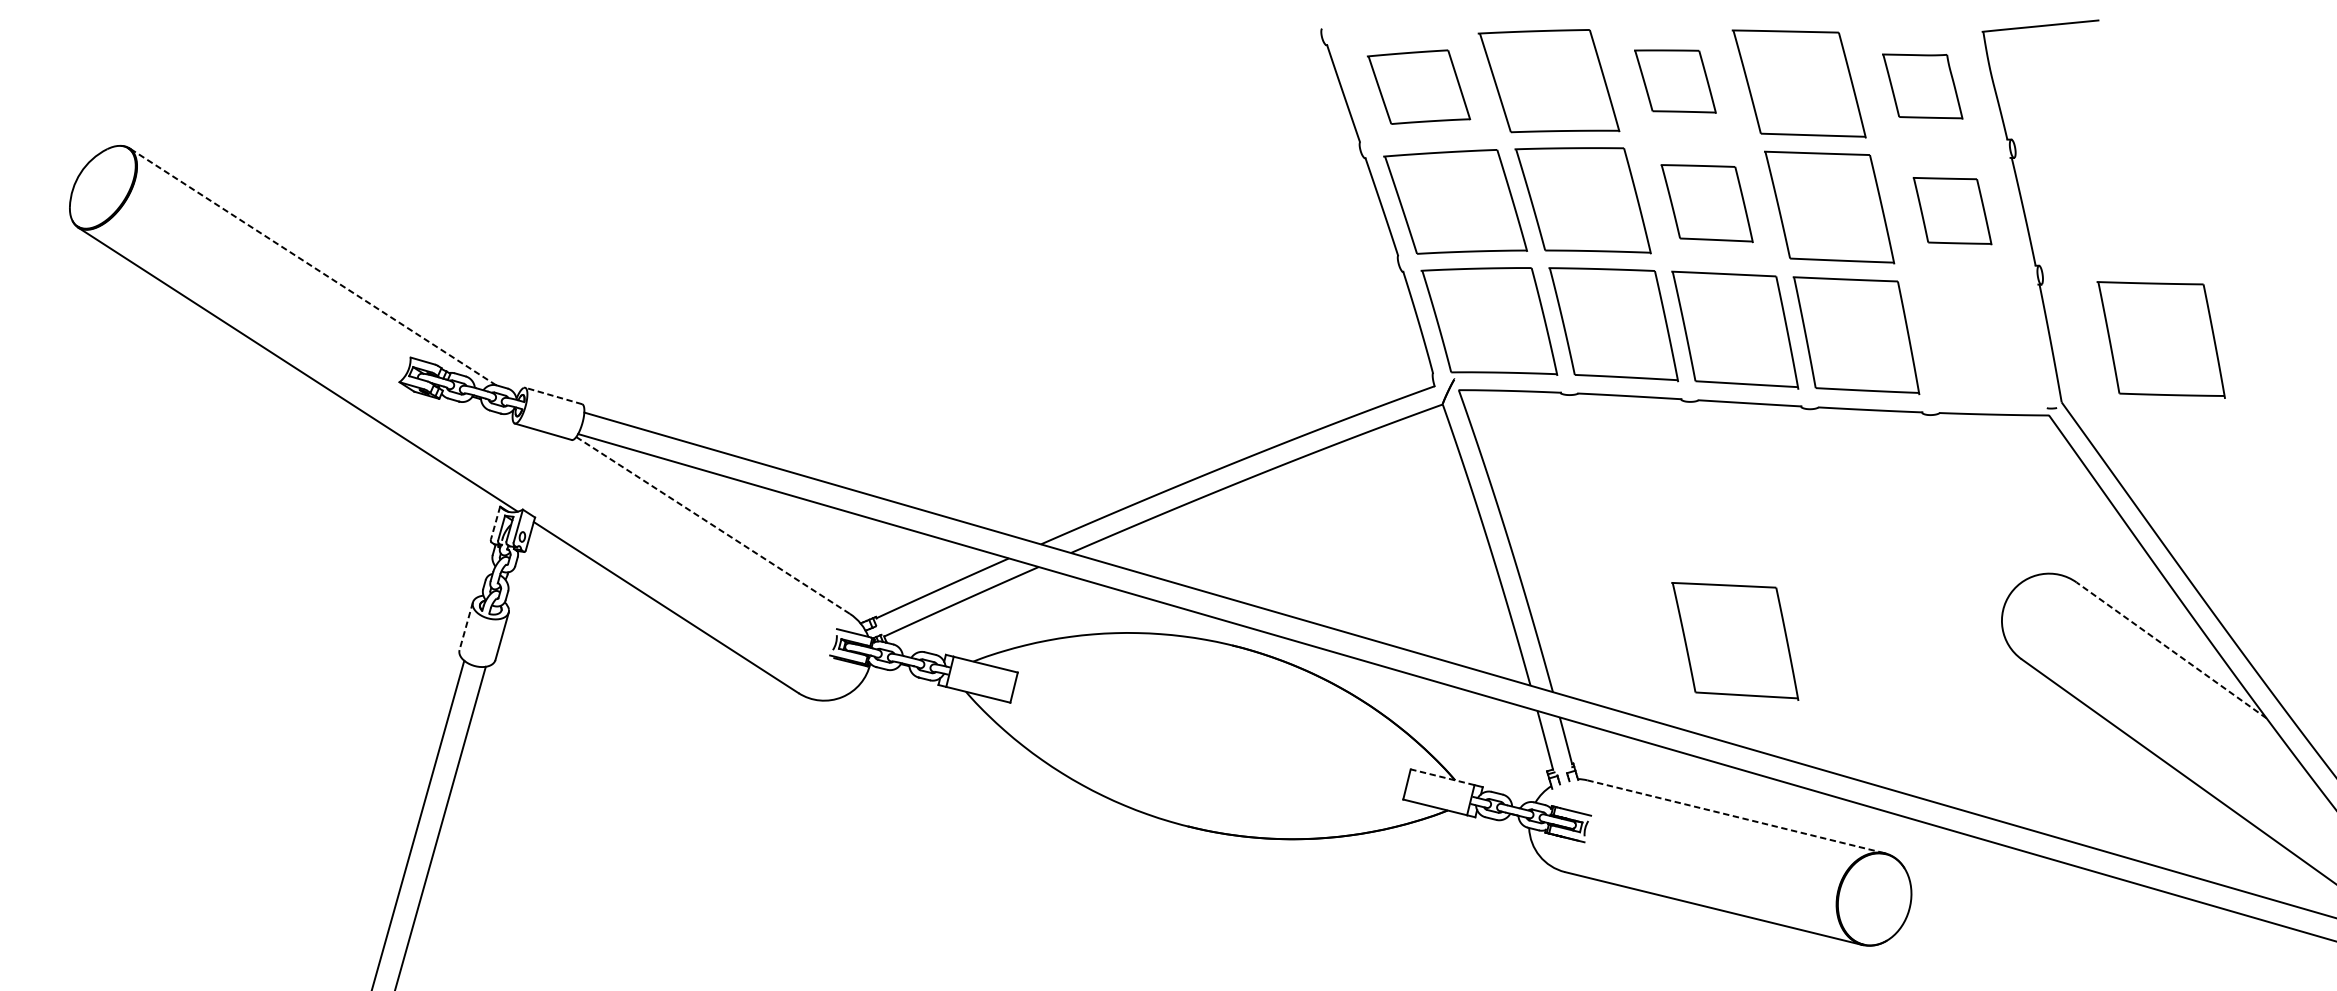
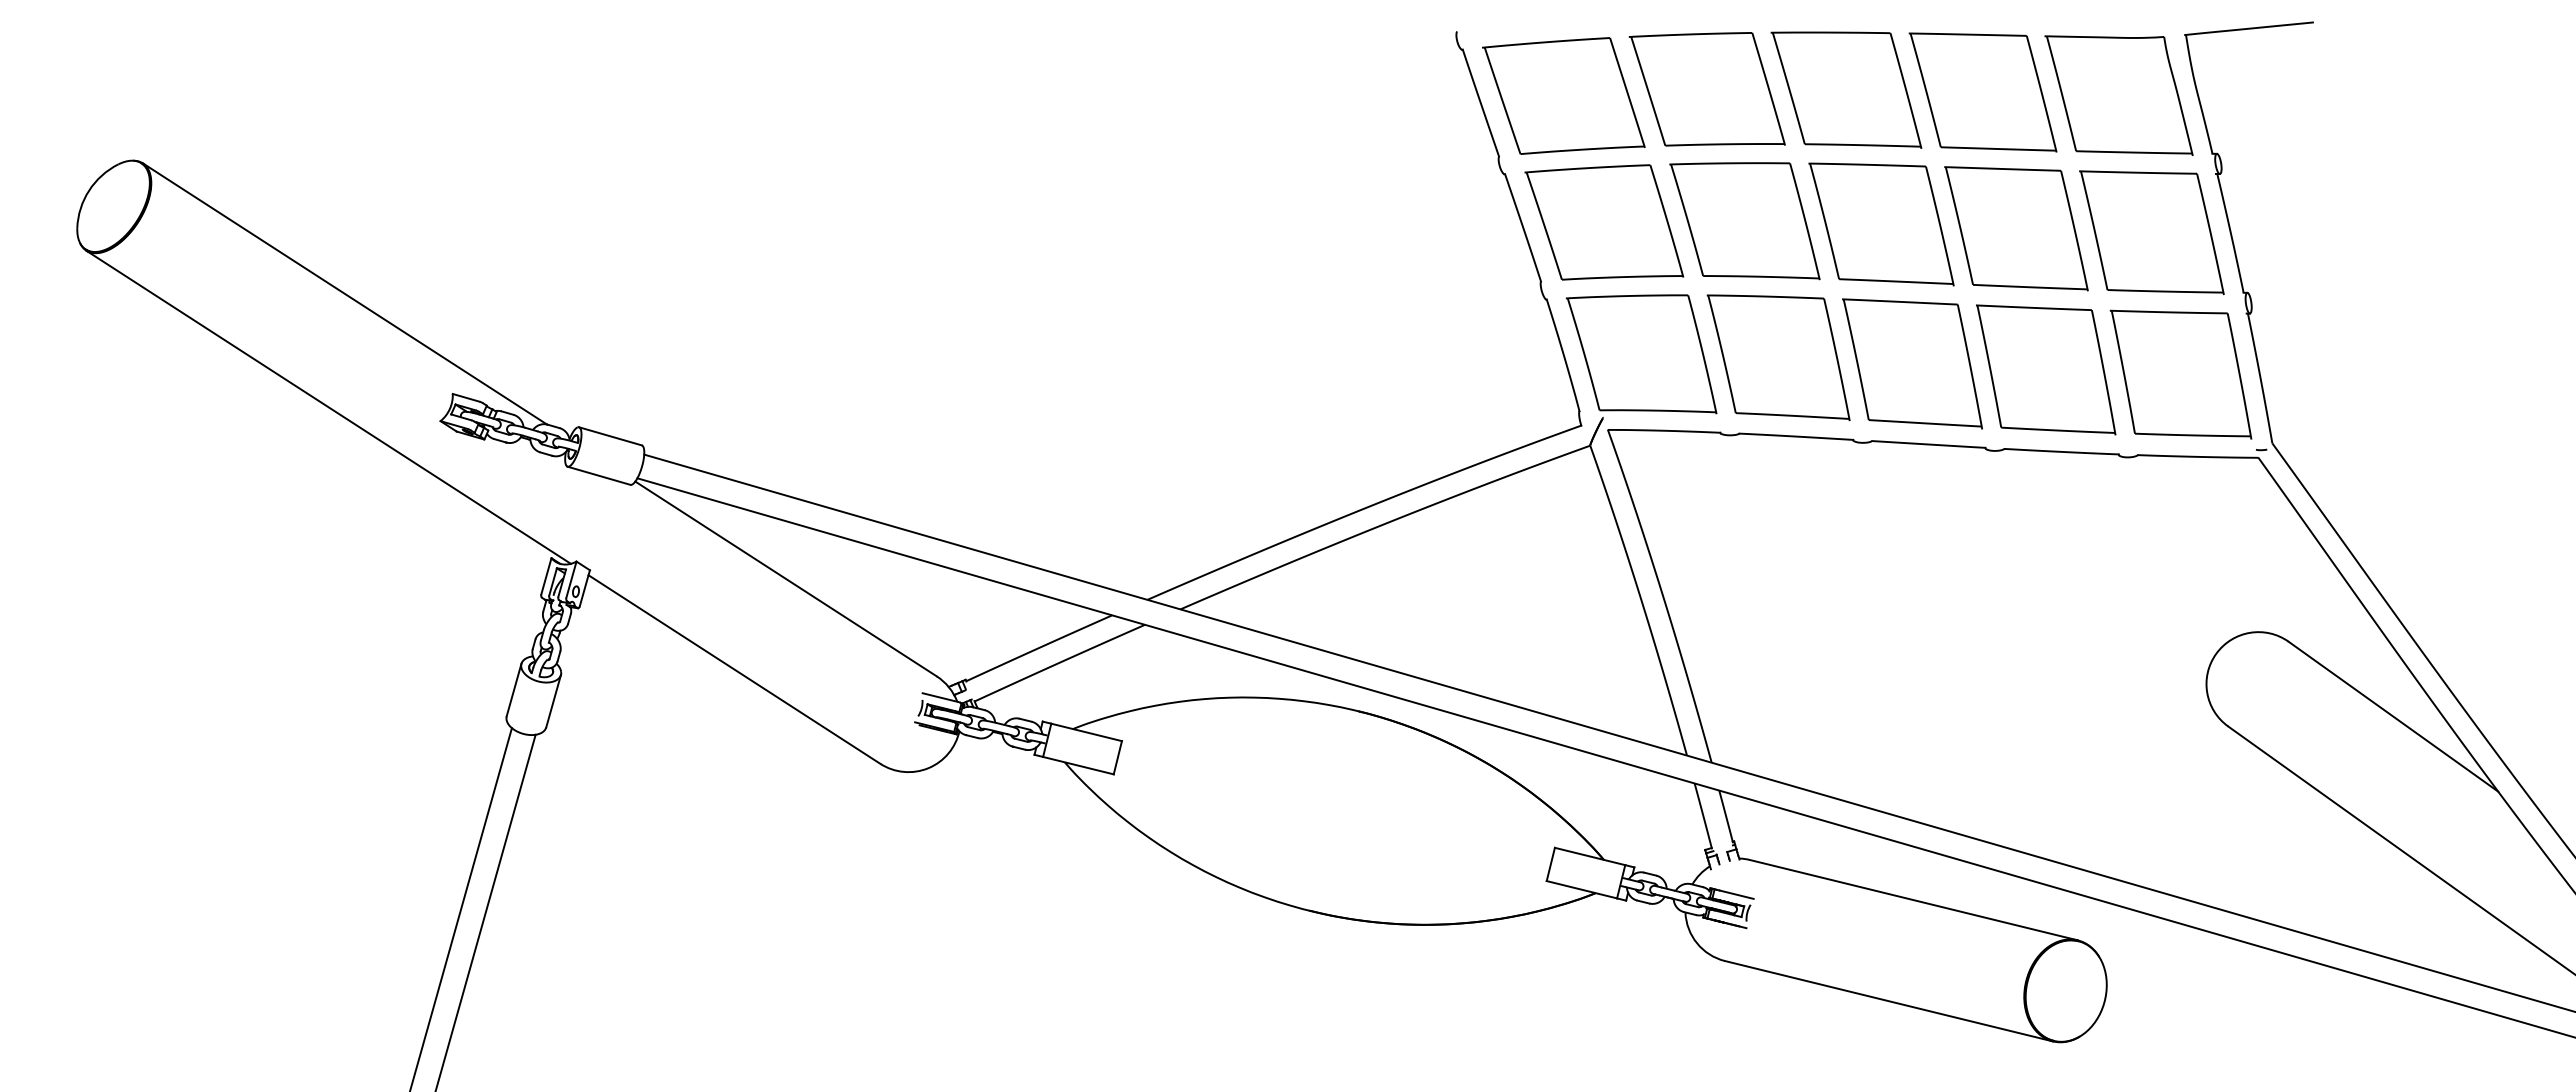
part: (1675, 81) -> (1846, 89), size x1.67
part: (1418, 86) -> (1563, 95), size x1.43
part: (1922, 86) -> (2118, 95), size x1.67
part: (1707, 203) -> (1881, 224), size x1.43
part: (1952, 211) -> (2151, 232), size x1.67
line: (313, 267) -> (345, 294), dashed -> solid
part: (2160, 339) -> (2180, 374), moved
line: (553, 396) -> (610, 436), dashed -> solid
line: (495, 523) -> (546, 576), dashed -> solid
line: (712, 524) -> (785, 578), dashed -> solid
line: (465, 626) -> (513, 690), dashed -> solid
part: (1735, 641) -> (1912, 706), removed
line: (2171, 650) -> (2393, 716), dashed -> solid
line: (1442, 777) -> (1589, 856), dashed -> solid
line: (1735, 816) -> (1912, 899), dashed -> solid

